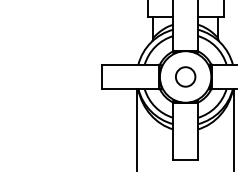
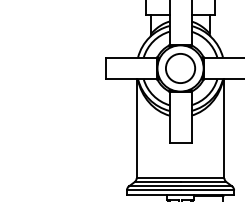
circle: (185, 76) -> (180, 68), size x1.67

